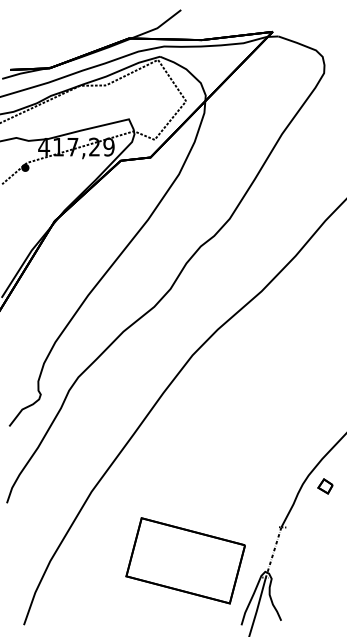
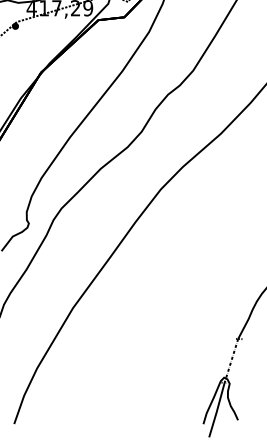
part: (185, 560) -> (154, 367), removed

